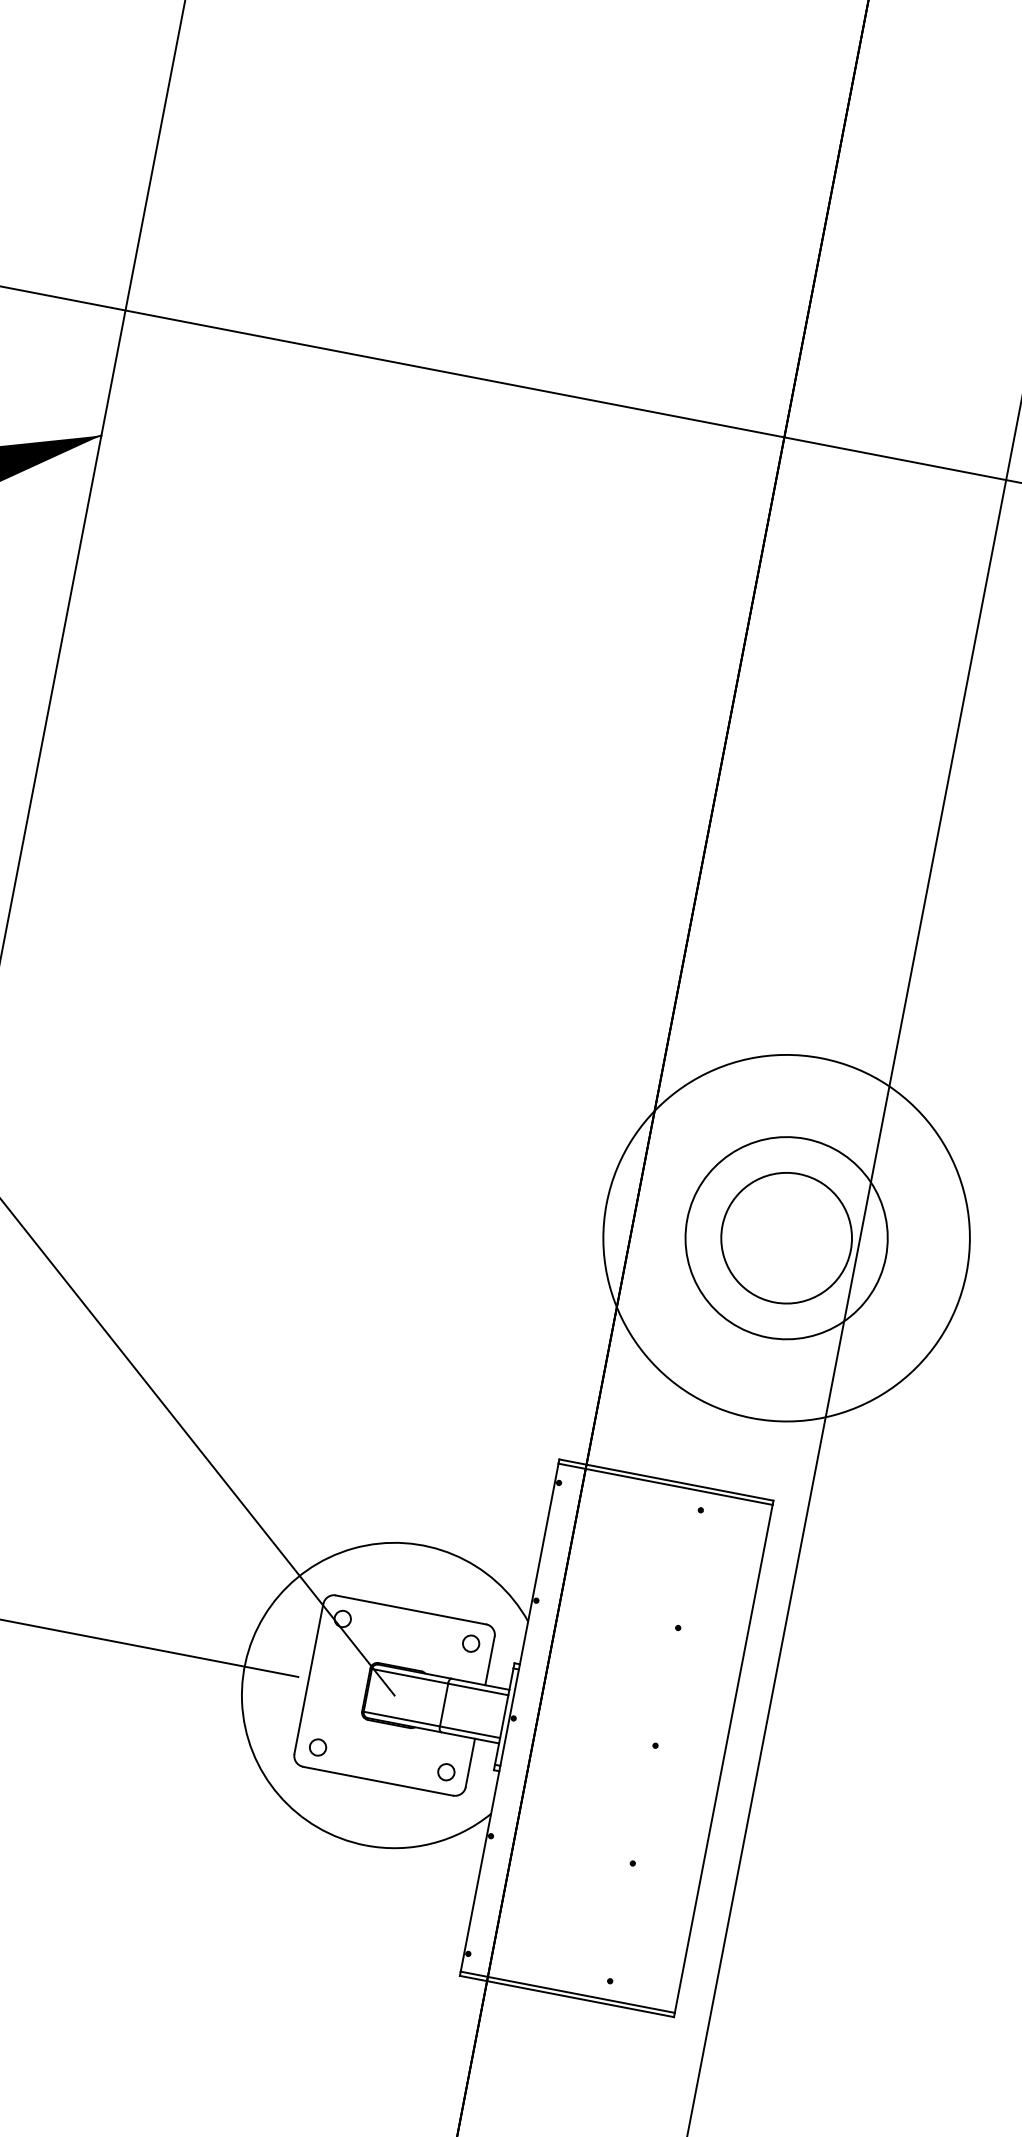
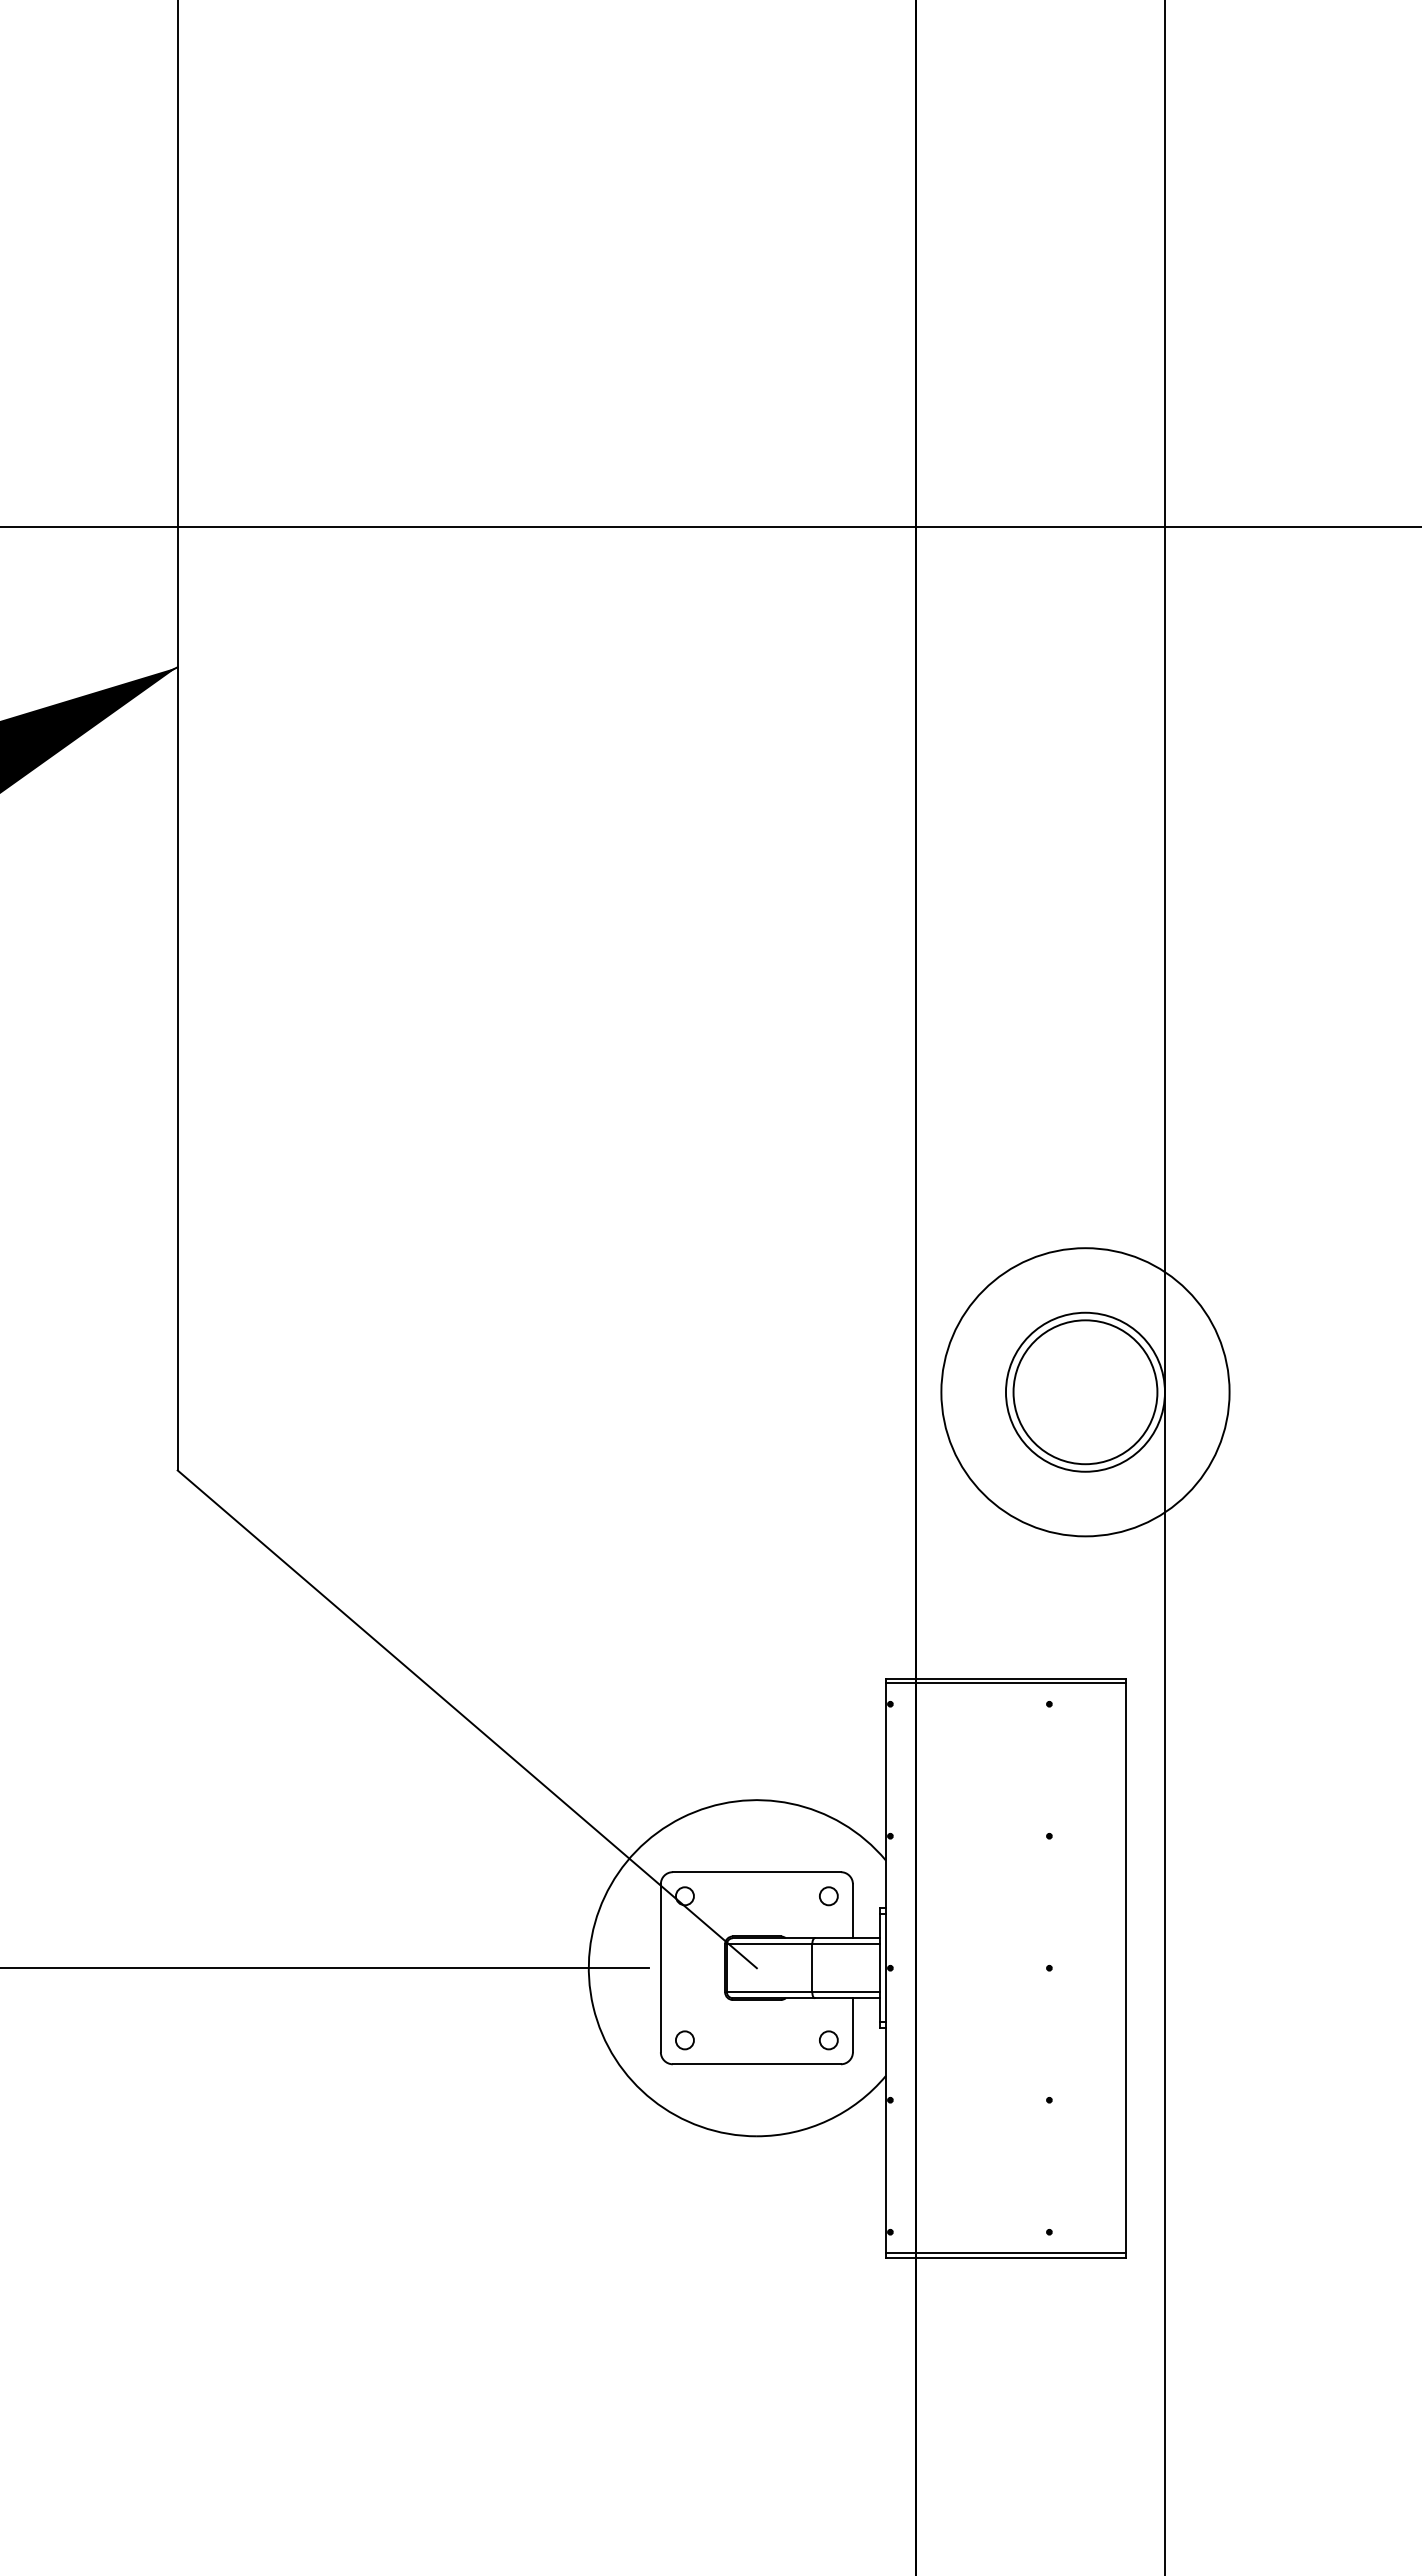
circle: (785, 1237) -> (1084, 1391), size x0.71
circle: (786, 1238) -> (1085, 1392), size x0.71

